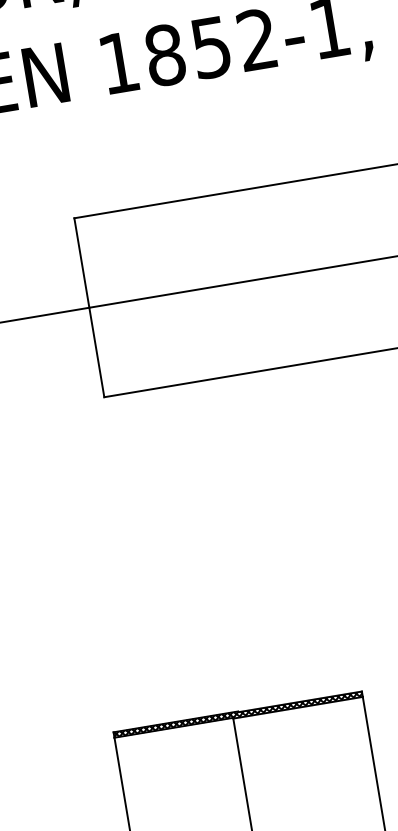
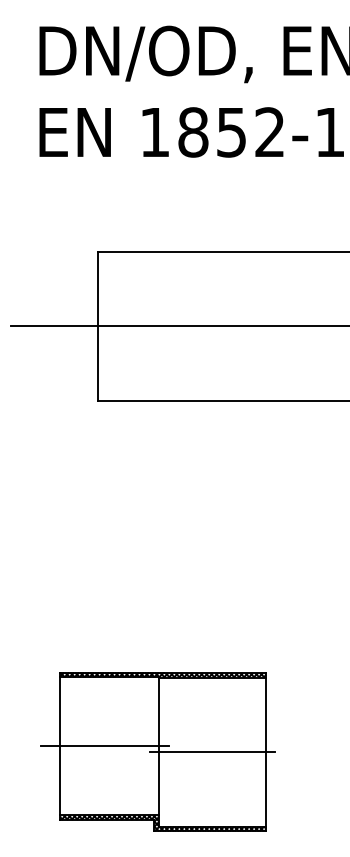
line: (313, 797) -> (212, 752), added
line: (181, 812) -> (104, 746), added

